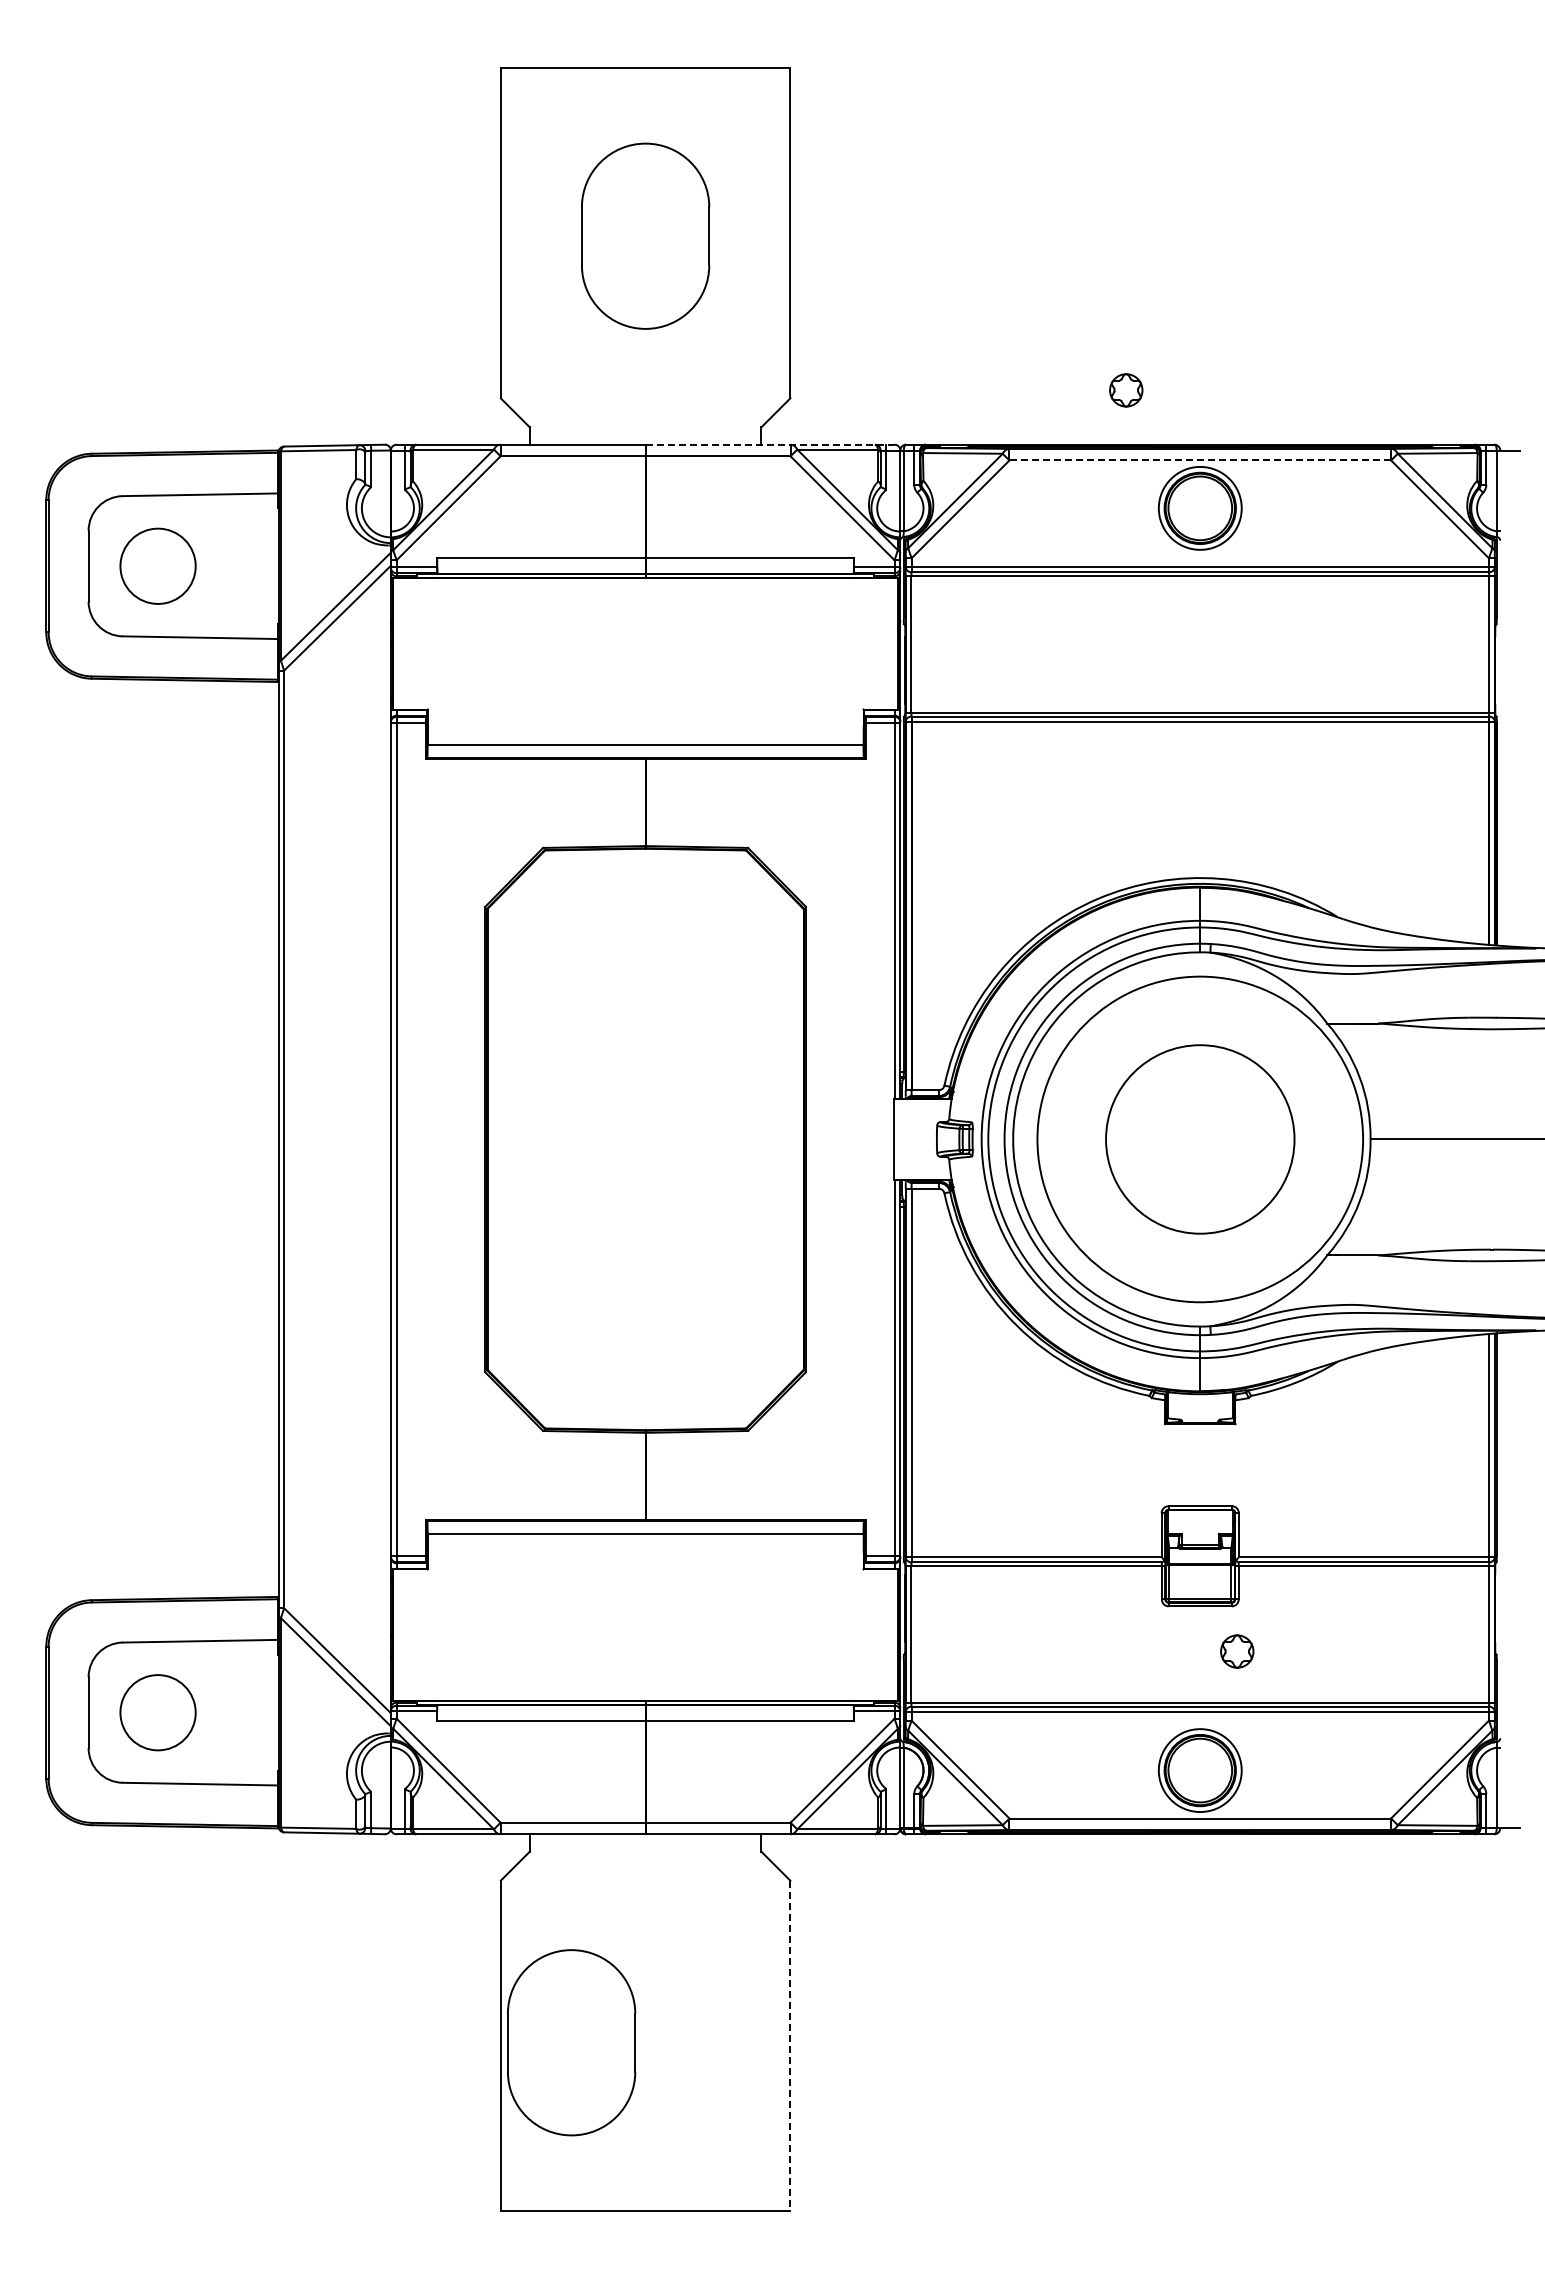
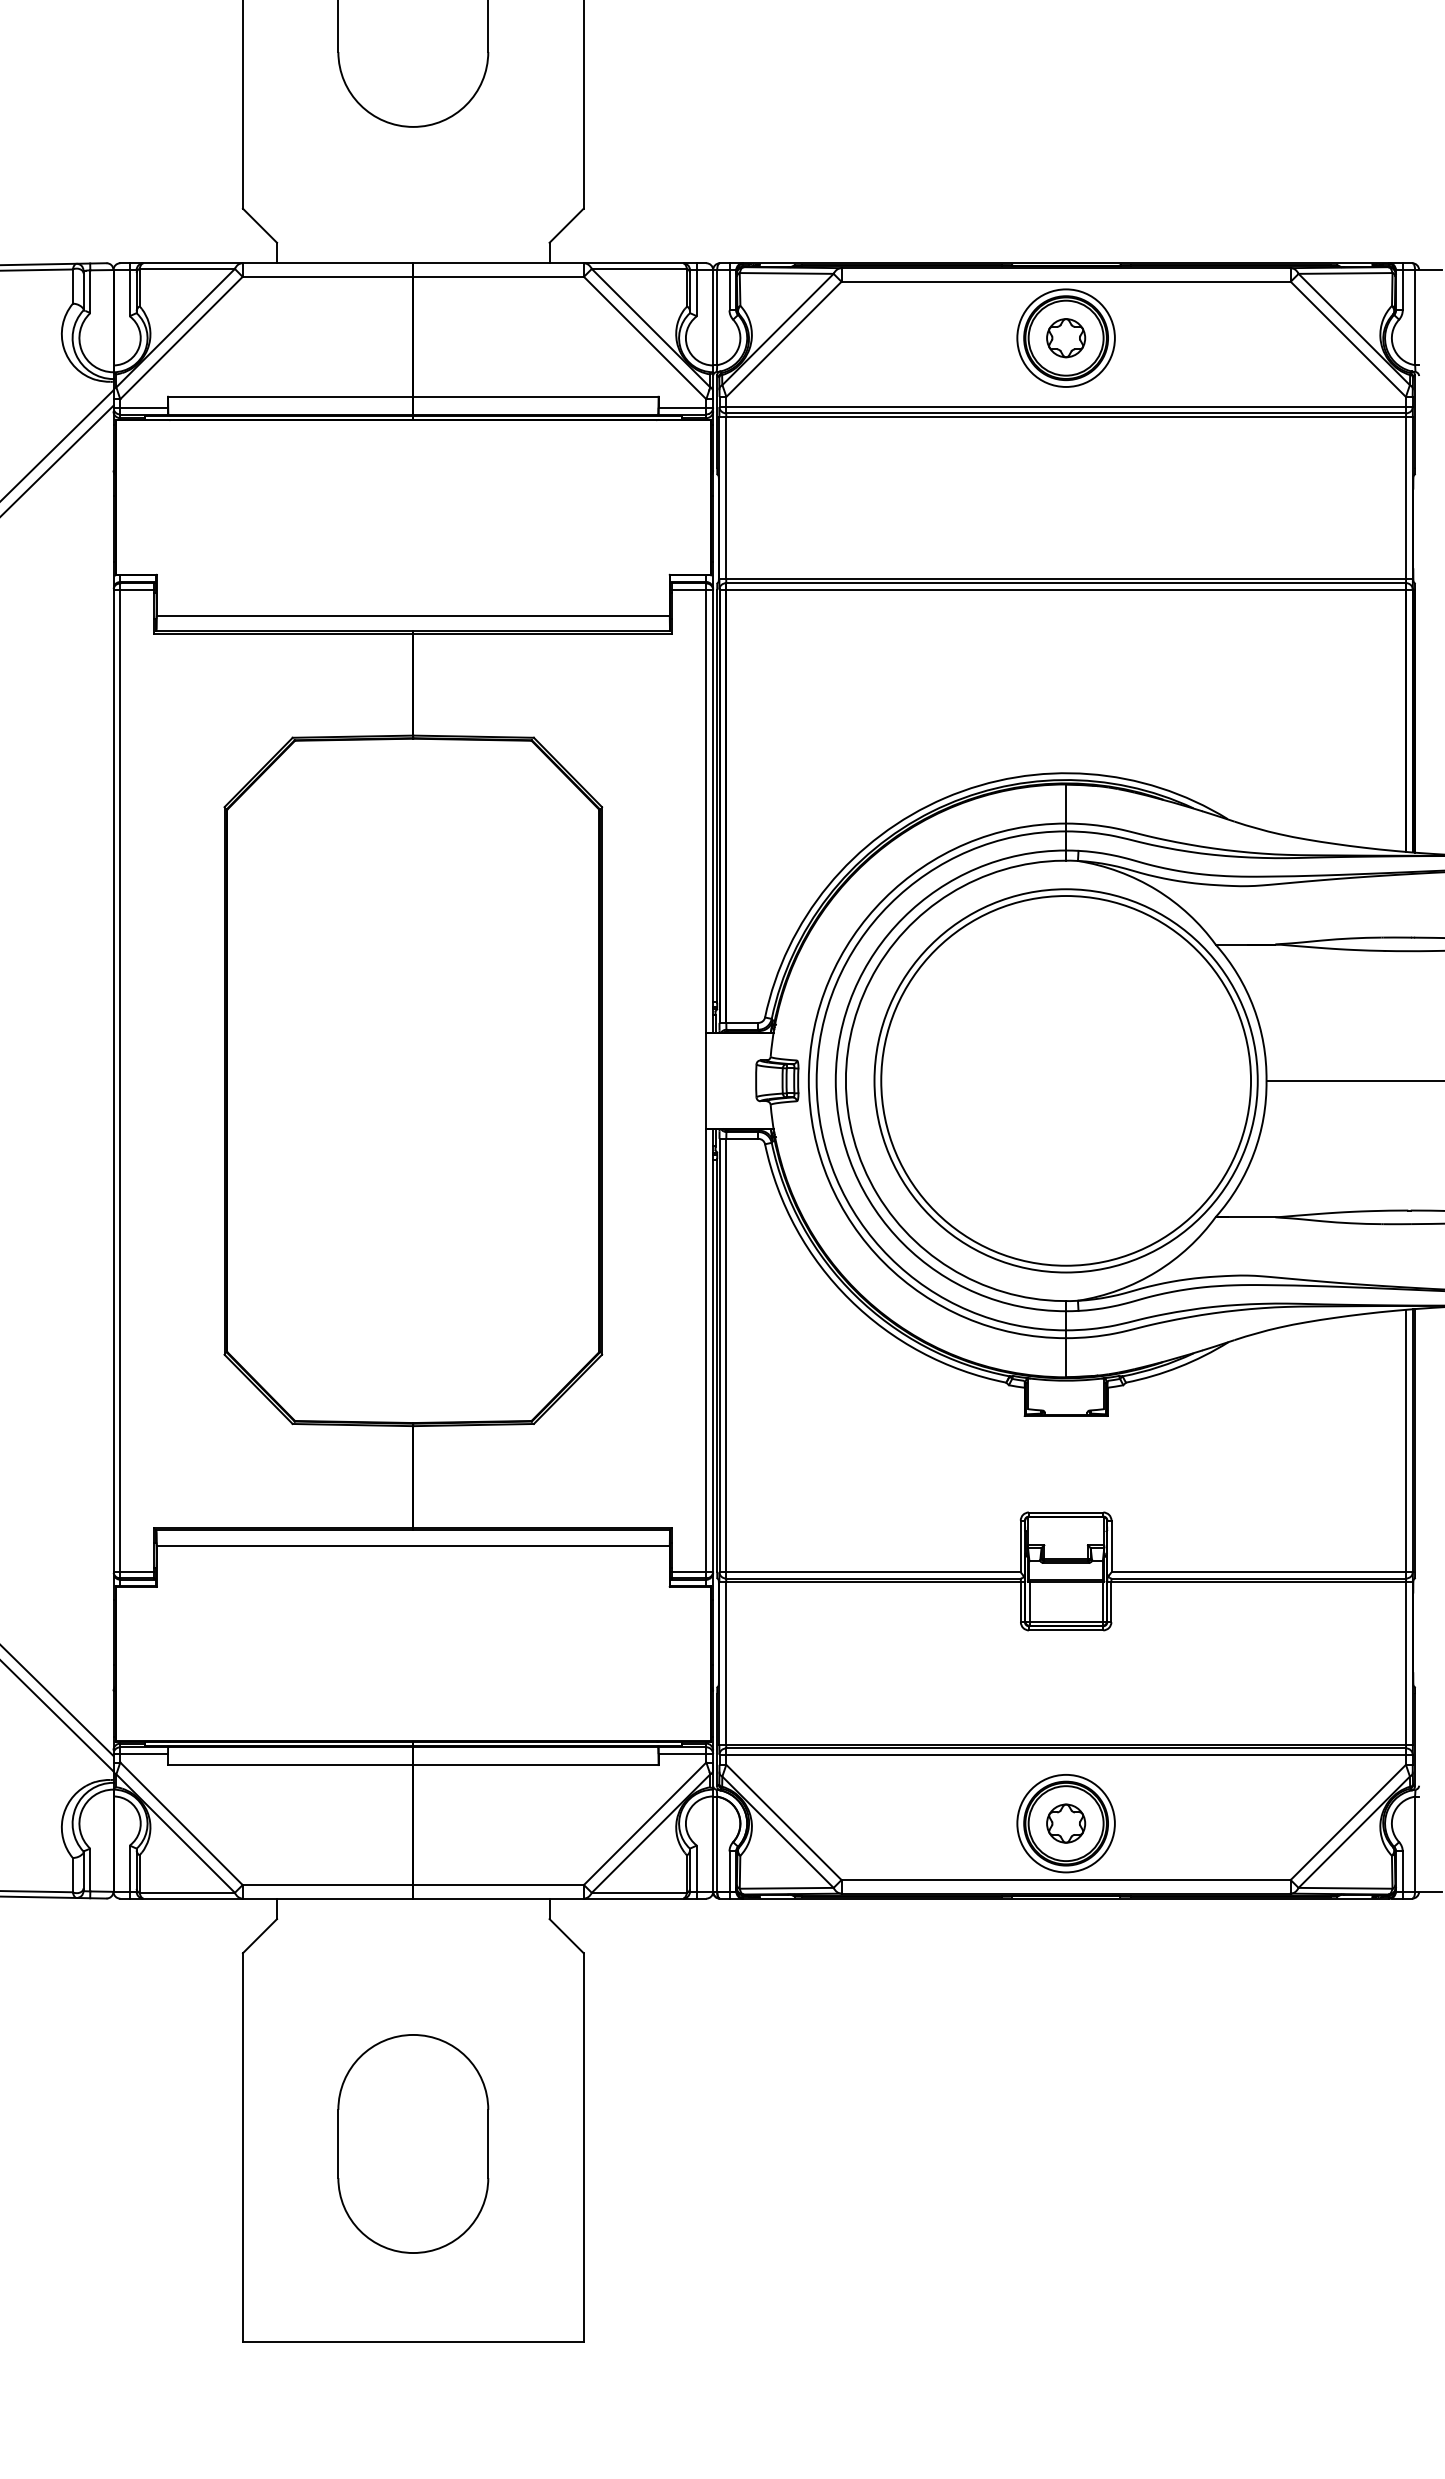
part: (1126, 390) -> (1066, 338), moved
line: (770, 444) -> (560, 262), dashed -> solid
line: (1200, 460) -> (1066, 281), dashed -> solid
circle: (1200, 1139) -> (1066, 1080), size x1.67
part: (1237, 1651) -> (1066, 1823), moved
part: (571, 2042) -> (413, 2143), moved
line: (790, 2046) -> (583, 2148), dashed -> solid

